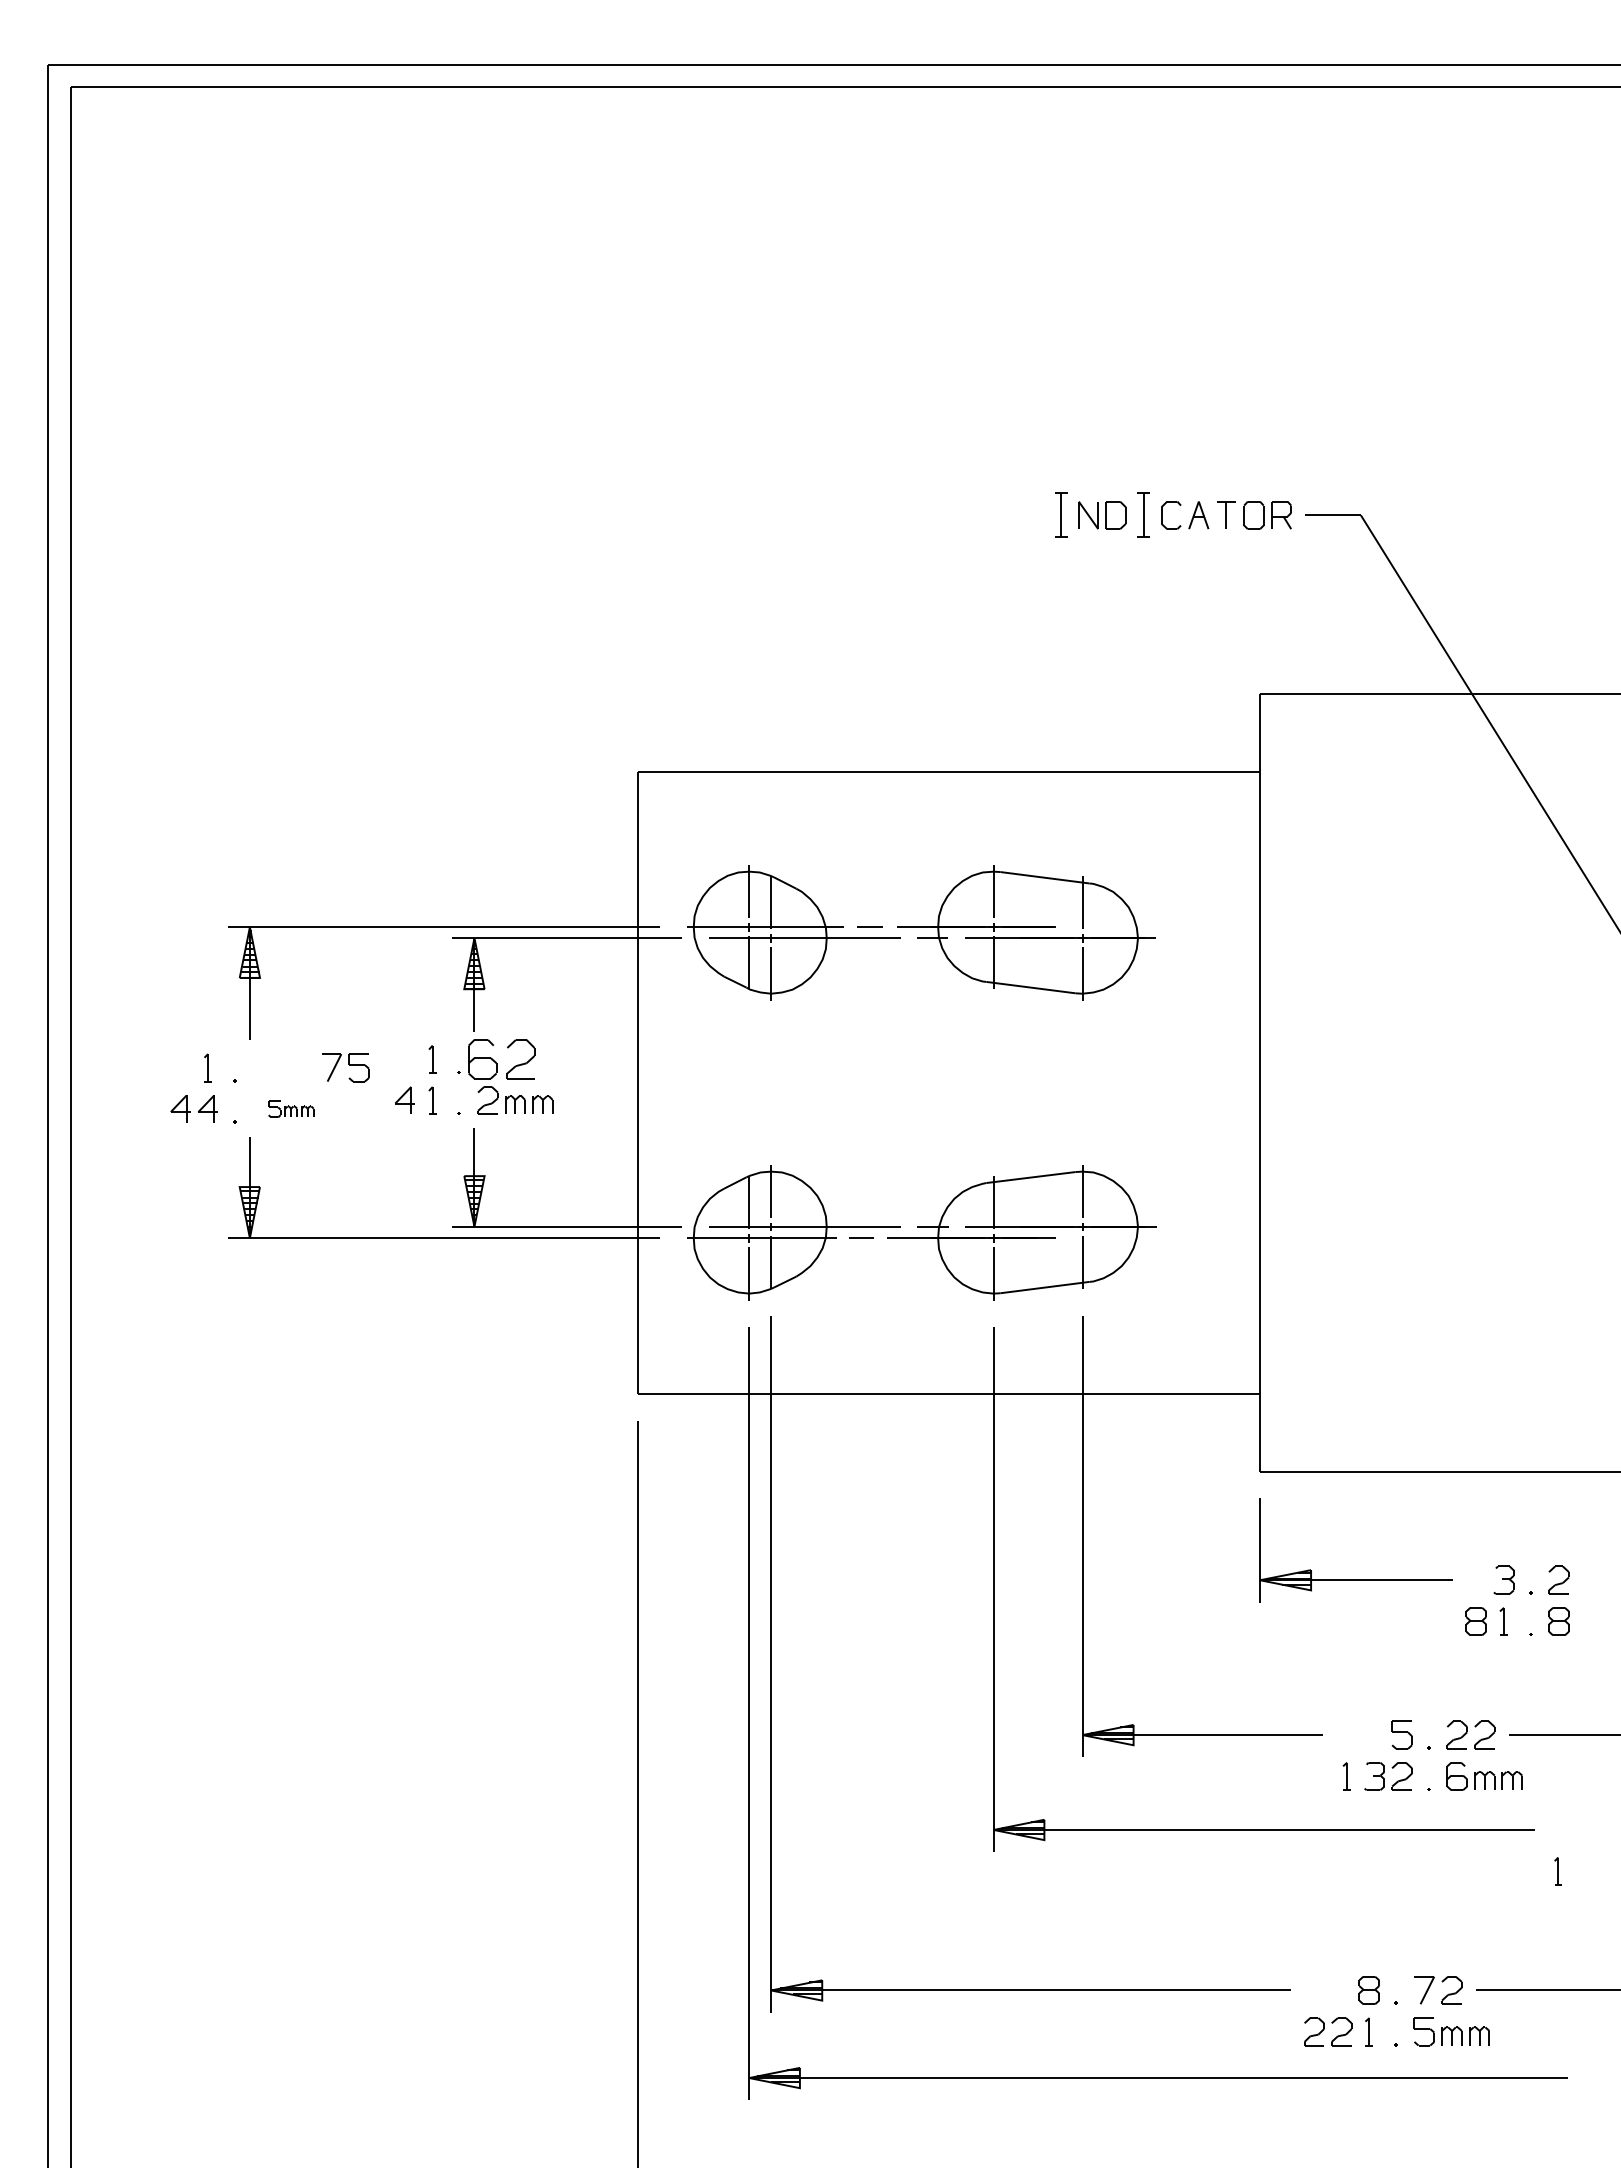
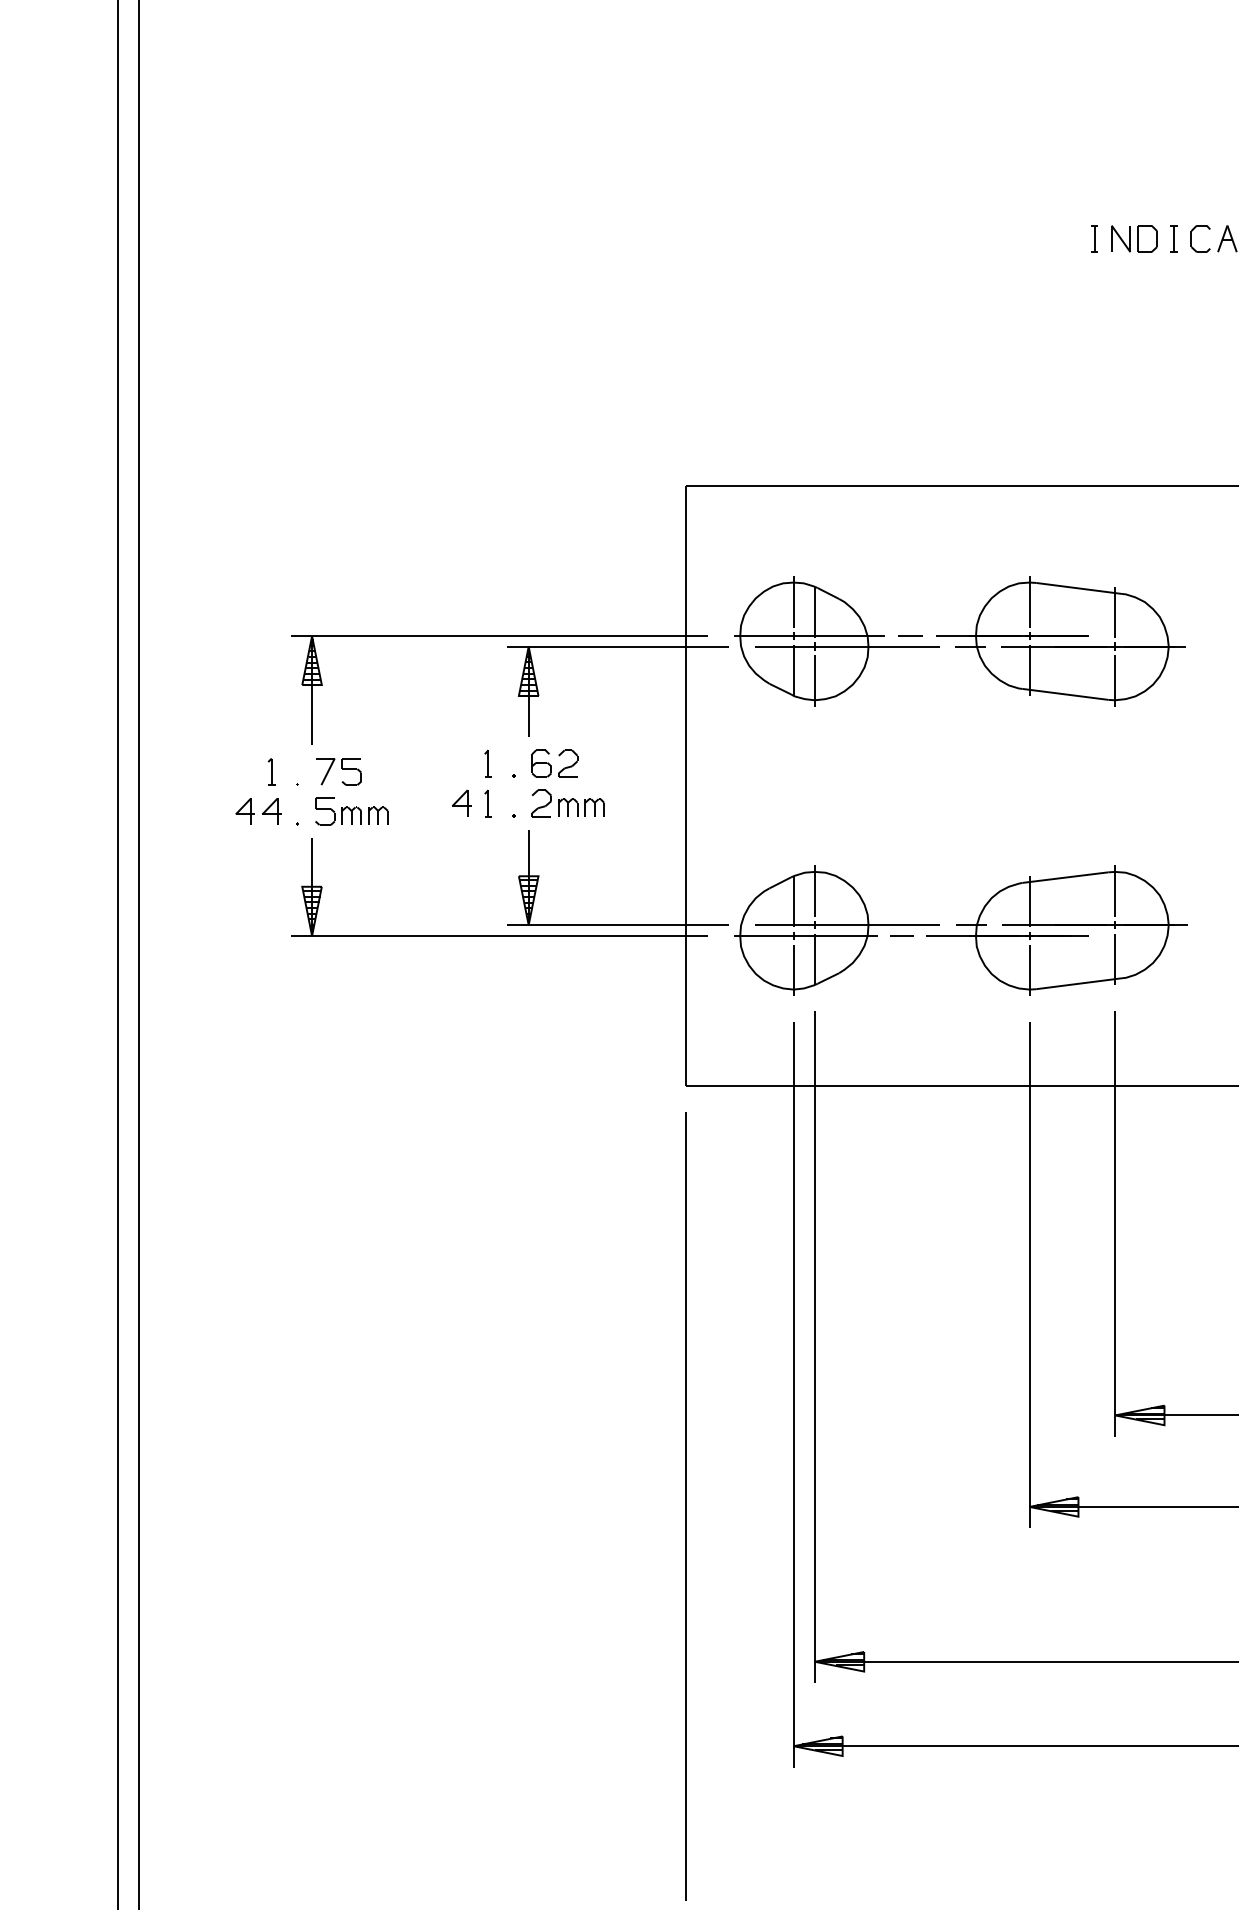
part: (1060, 515) -> (1093, 239), size x0.62
part: (1143, 515) -> (1174, 239), size x0.62
part: (501, 1059) -> (554, 763), size x0.71
part: (345, 1067) -> (338, 771), moved
part: (291, 1108) -> (352, 811), size x1.67

